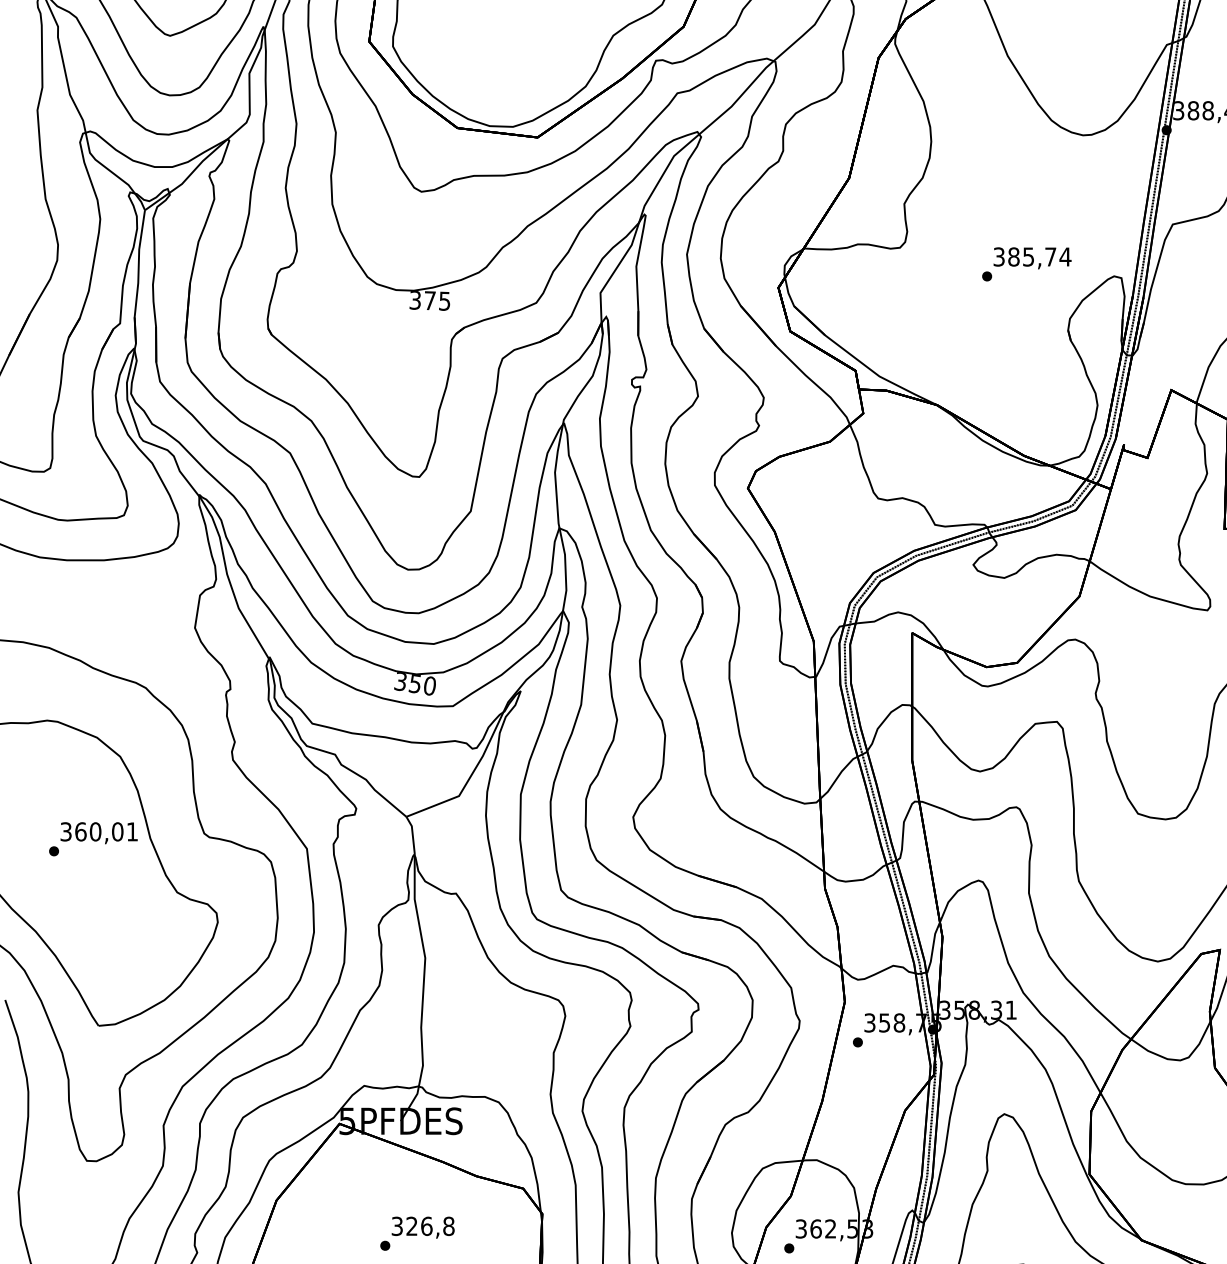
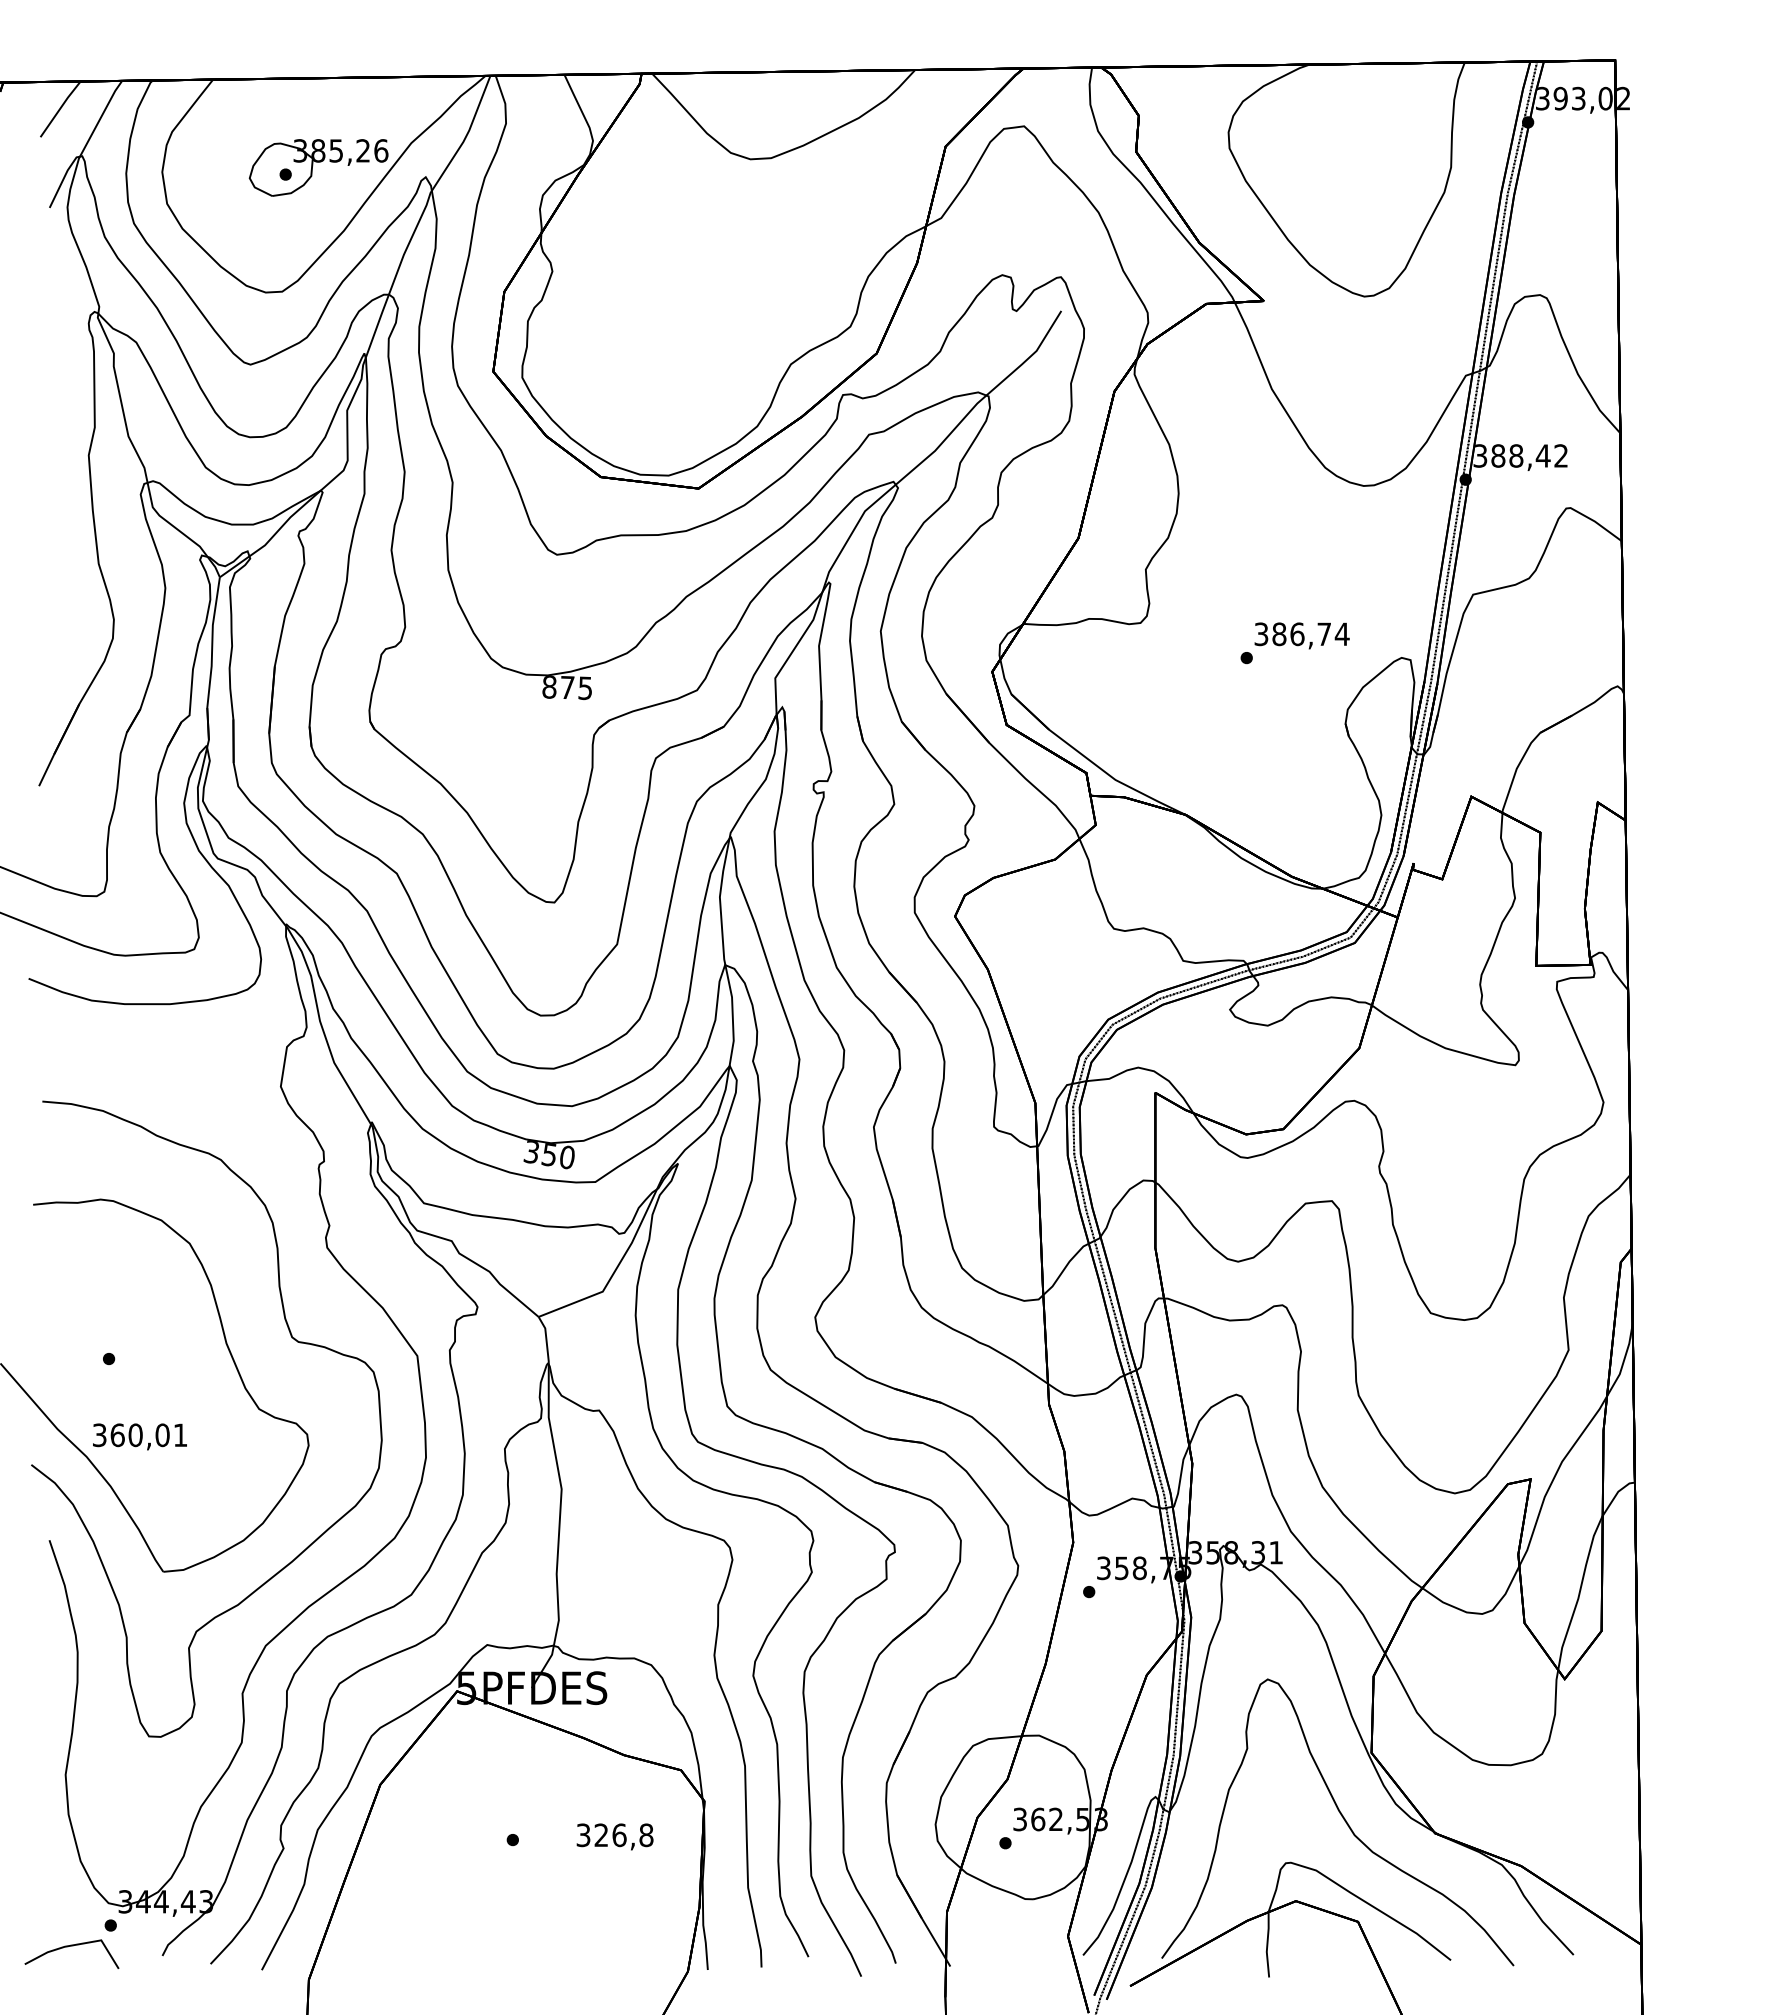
text: (1028, 257) -> (1297, 634), 385,74 -> 386,74
text: (415, 300) -> (549, 687), 375 -> 875
text: (98, 832) -> (139, 1436), moved
text: (422, 1227) -> (614, 1836), moved

